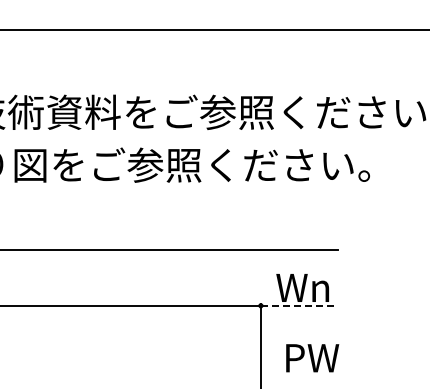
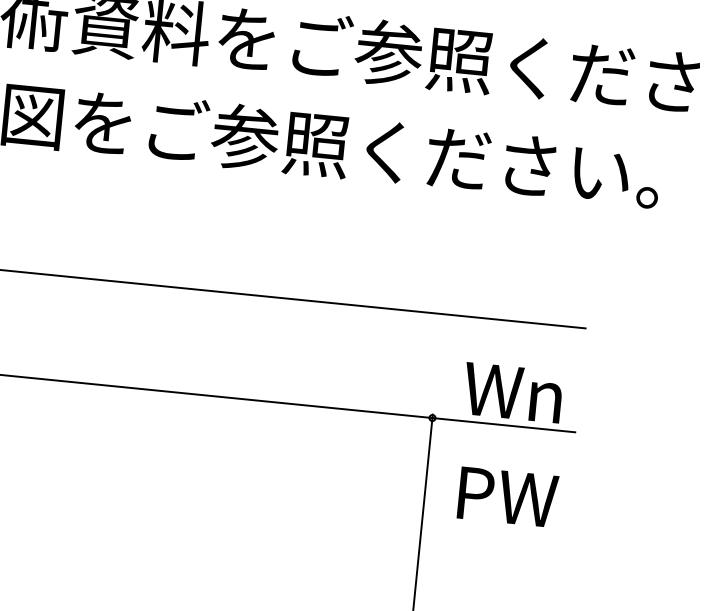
line: (299, 305) -> (503, 424), dashed -> solid
text: (312, 358) -> (507, 497), moved

